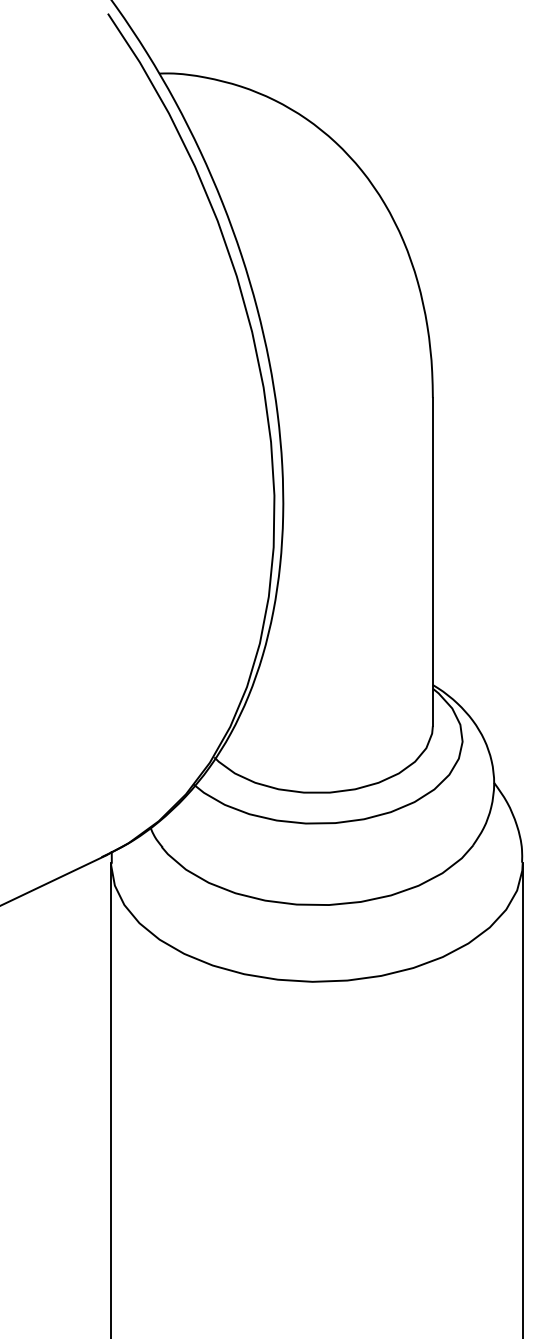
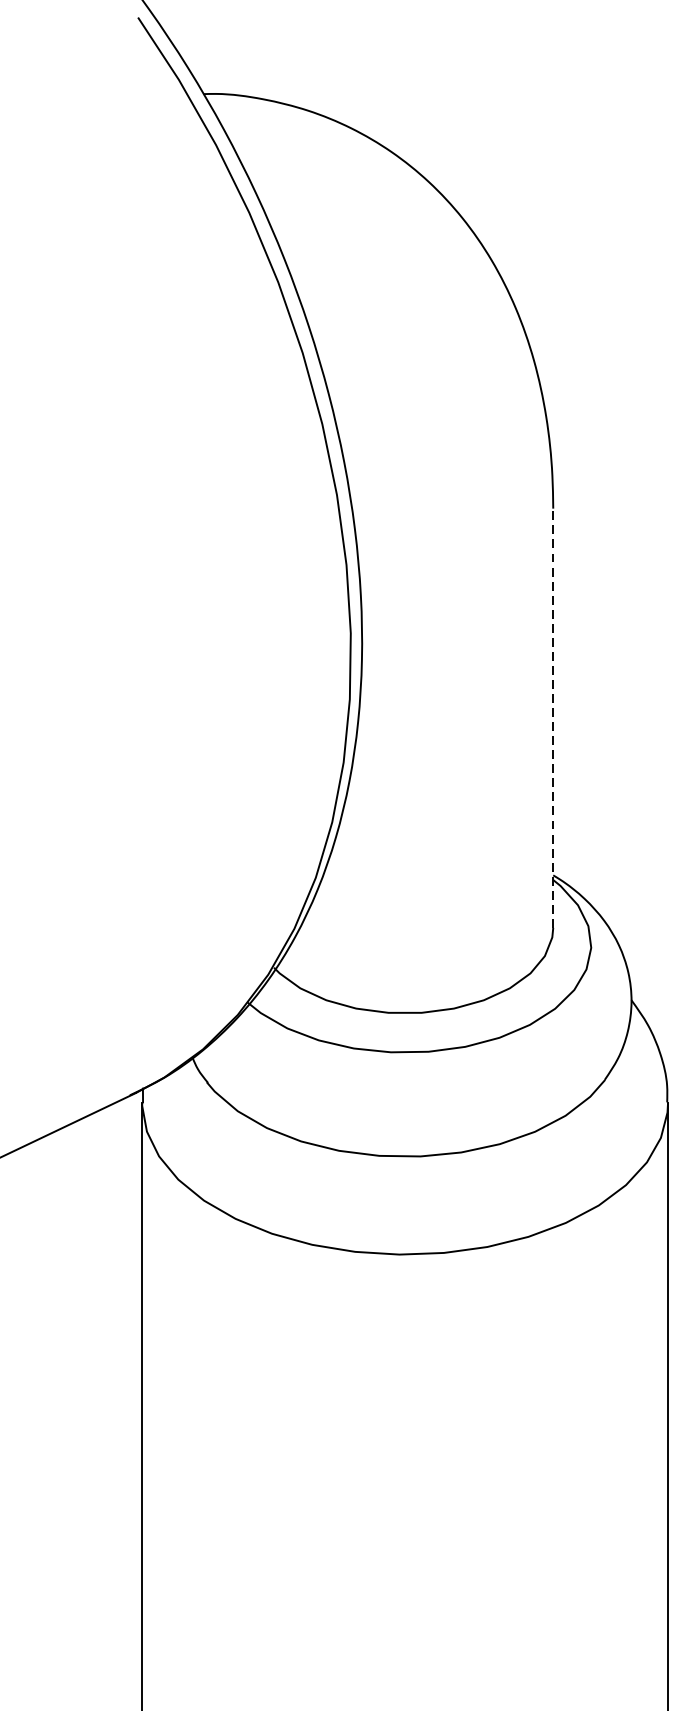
line: (432, 561) -> (552, 717), solid -> dashed

